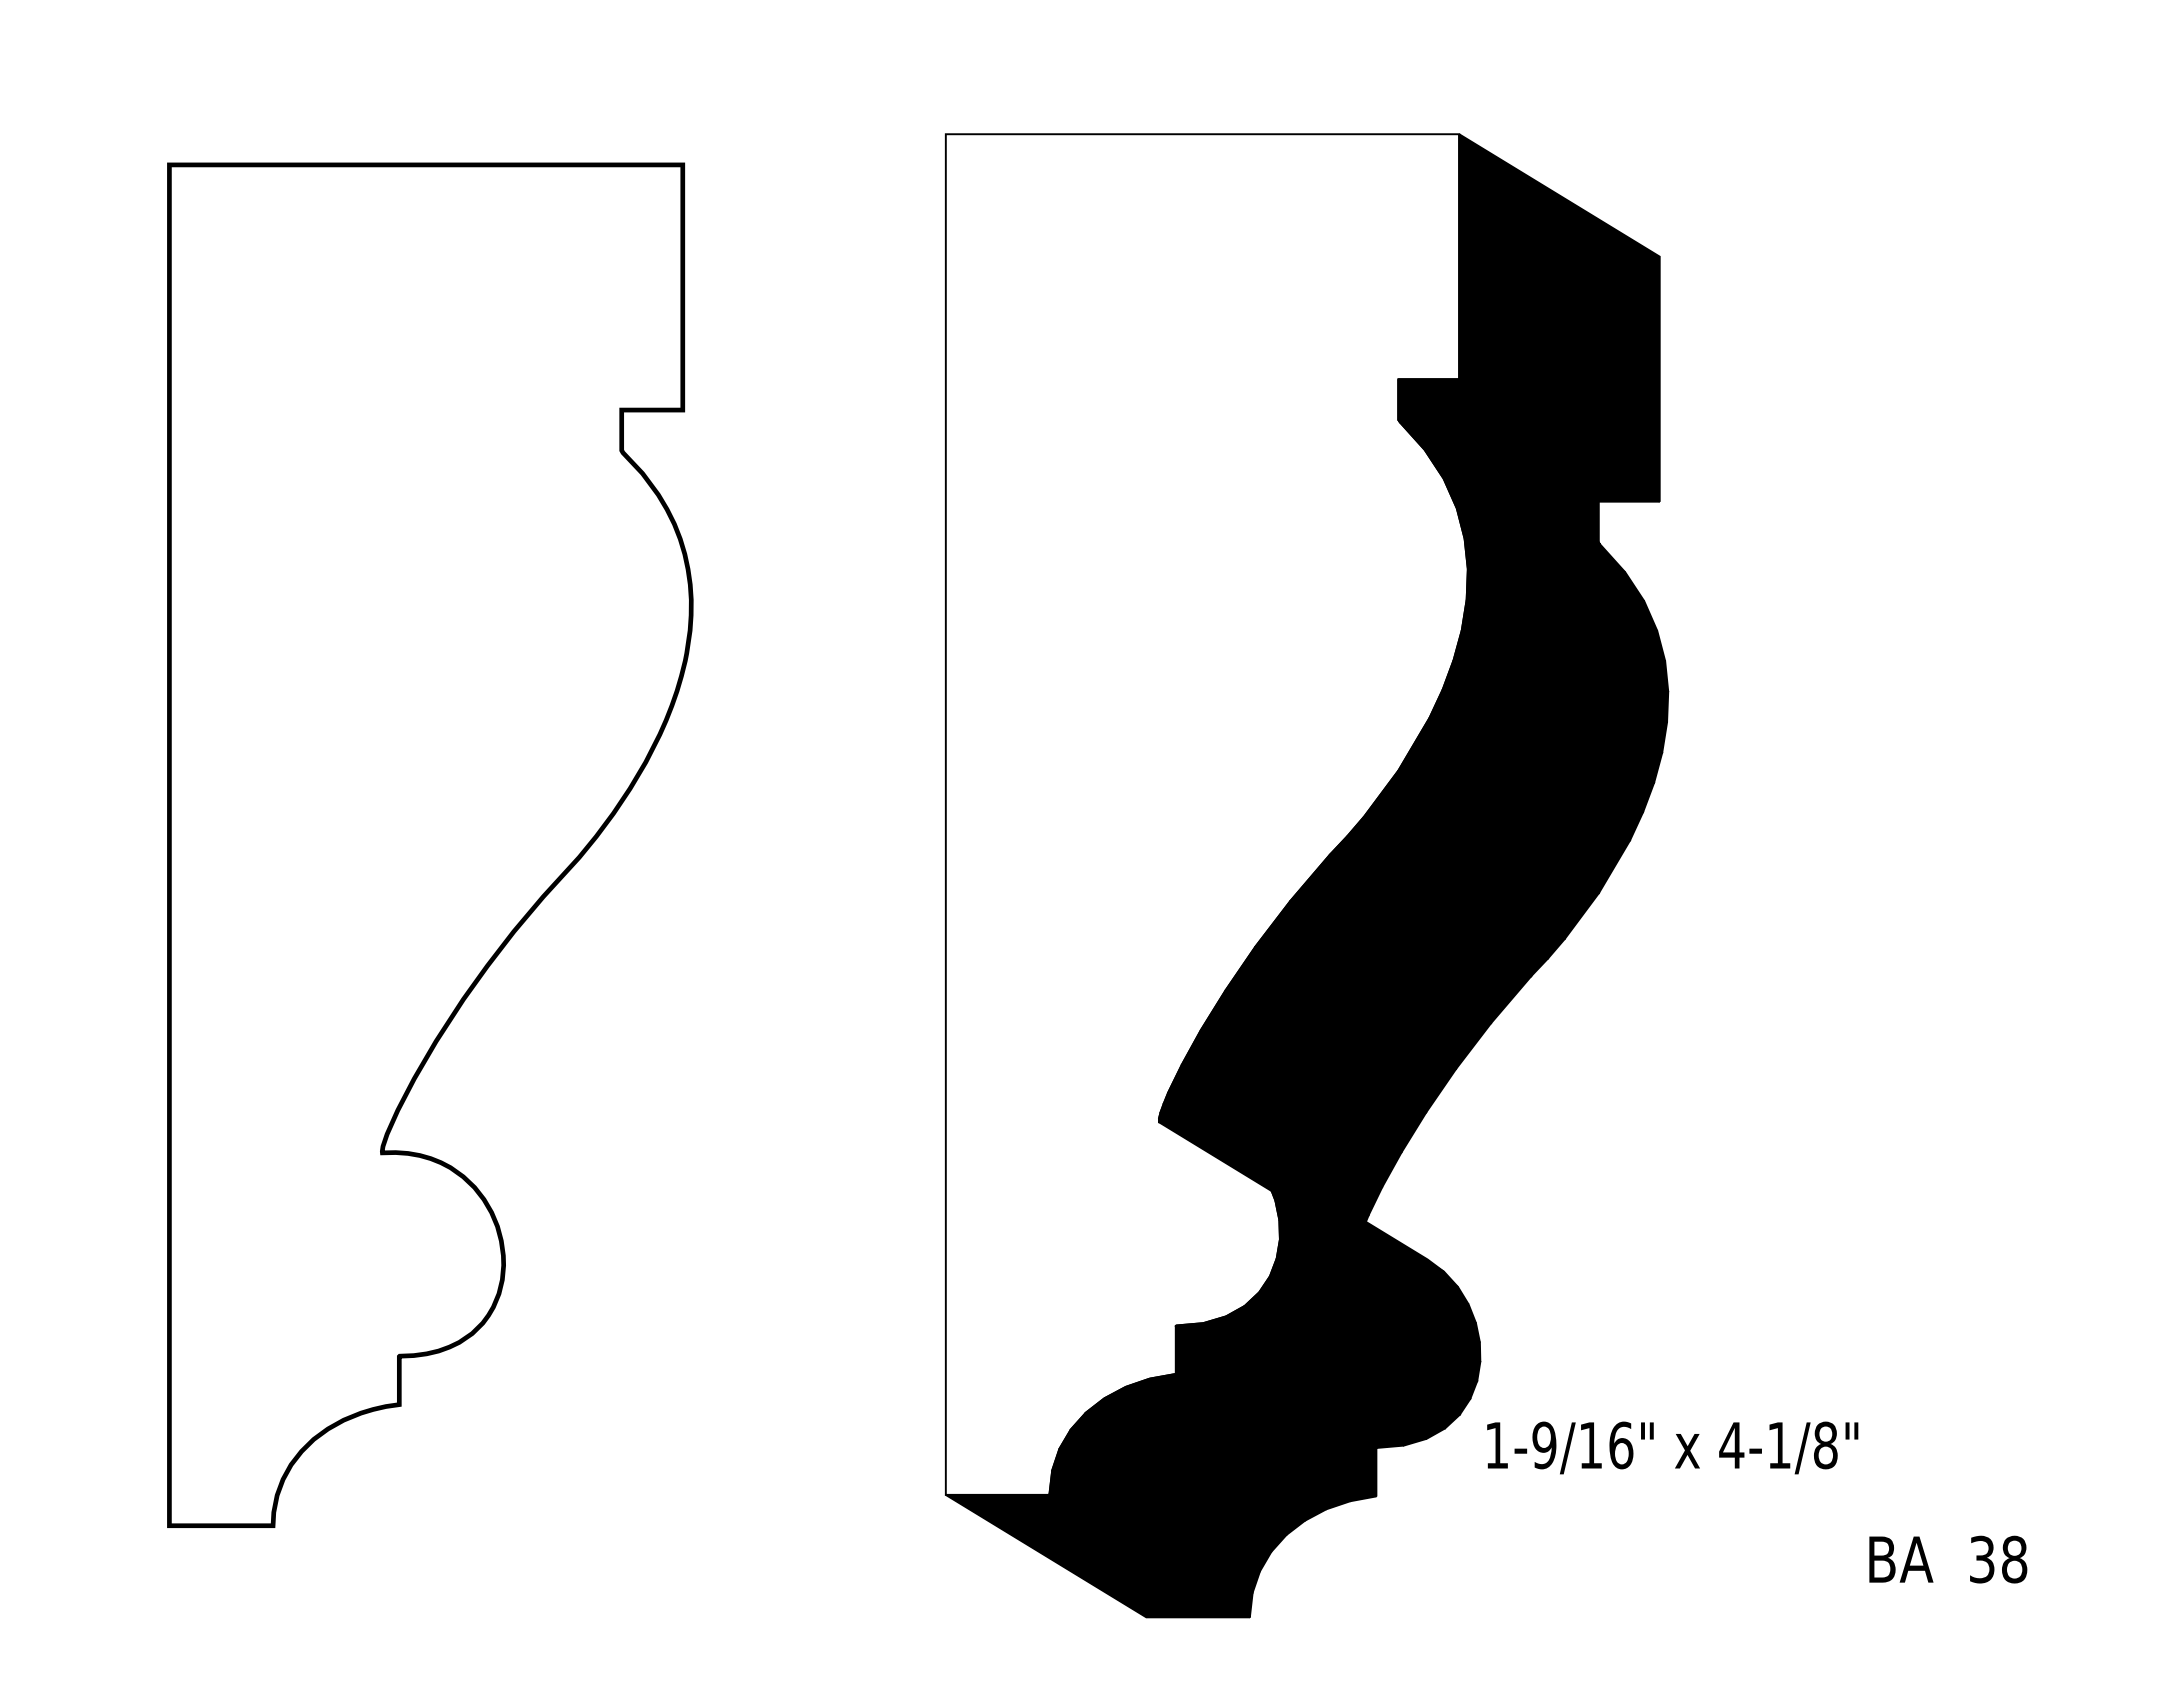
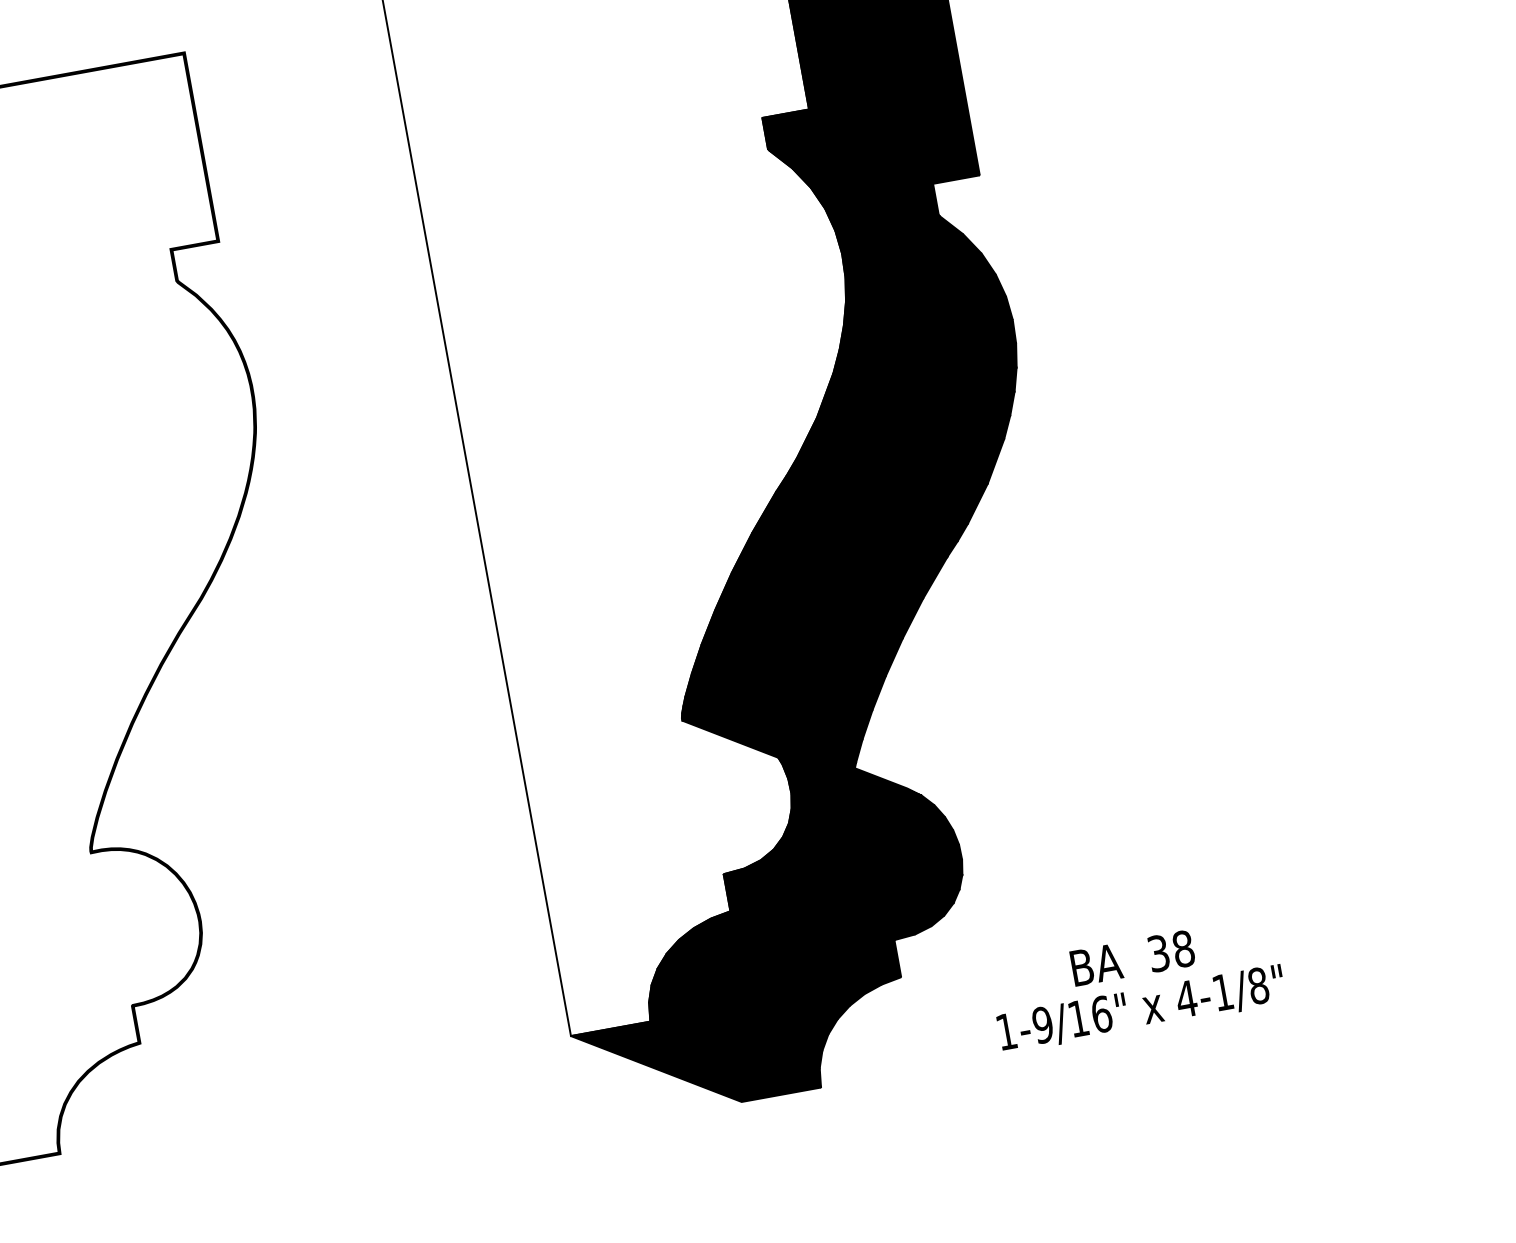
text: (1672, 1447) -> (1141, 1008), moved
text: (1948, 1559) -> (1132, 958), moved

